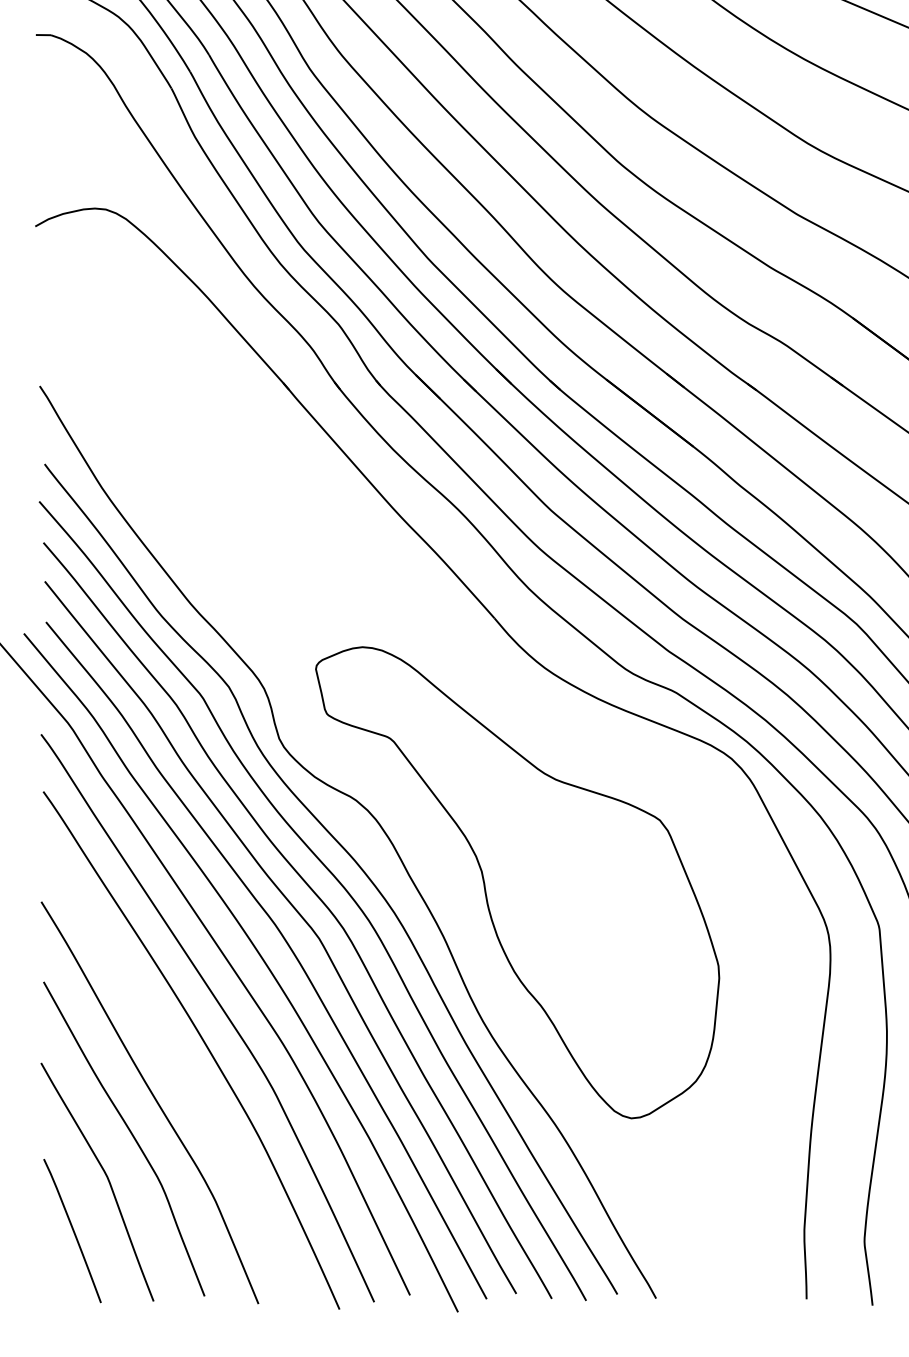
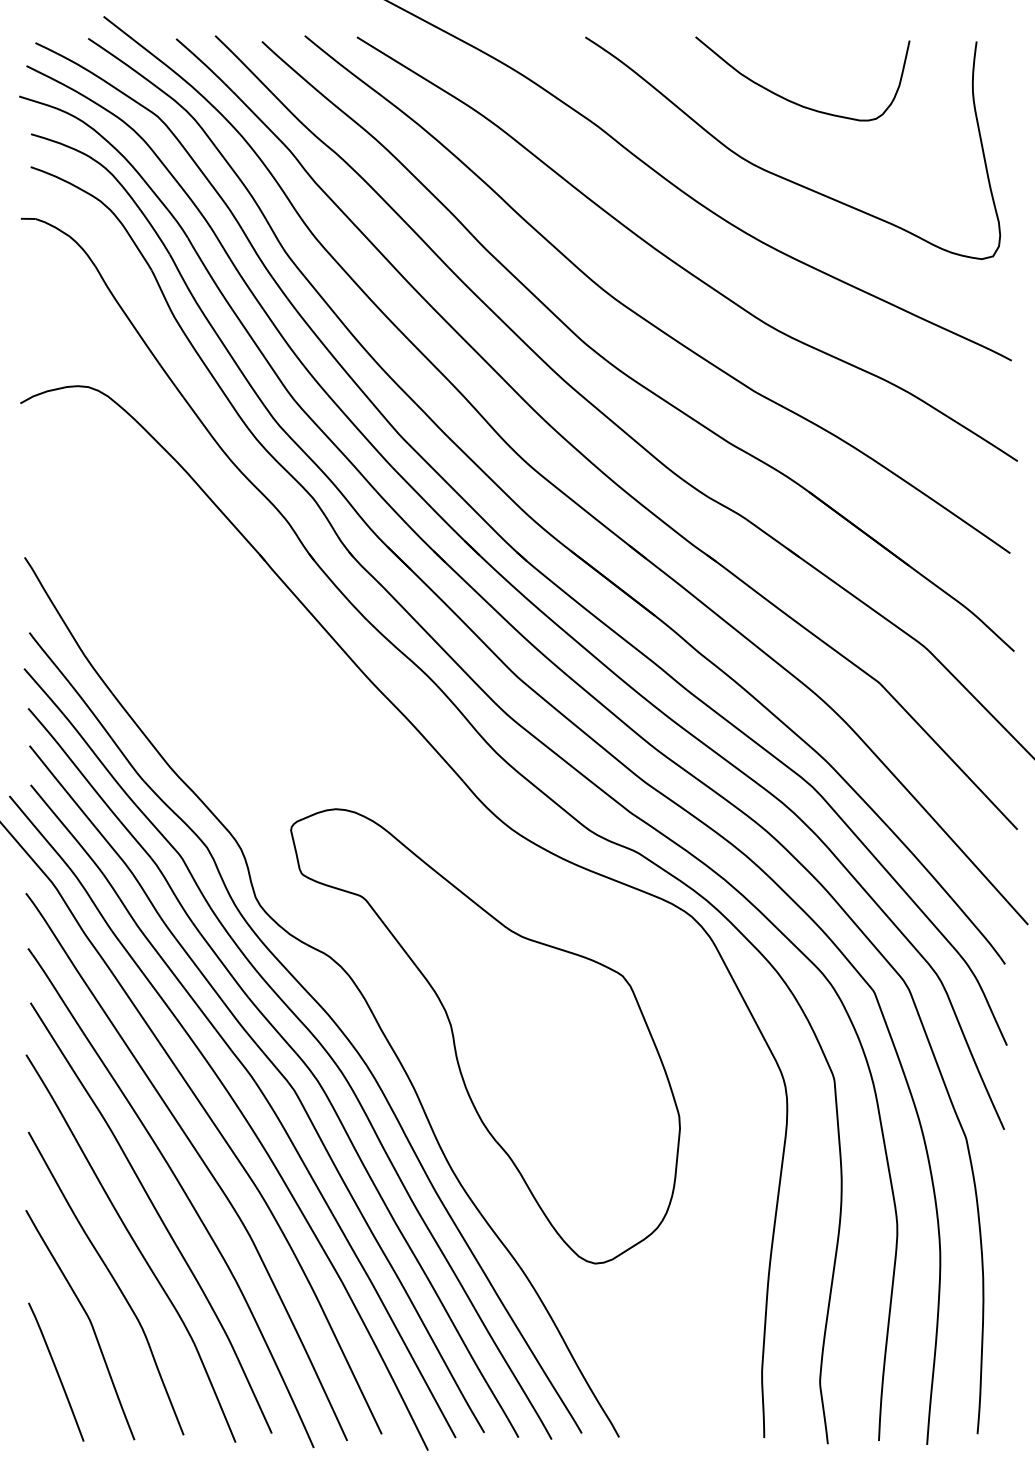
curve: (176, 1066) -> (156, 1213), added

